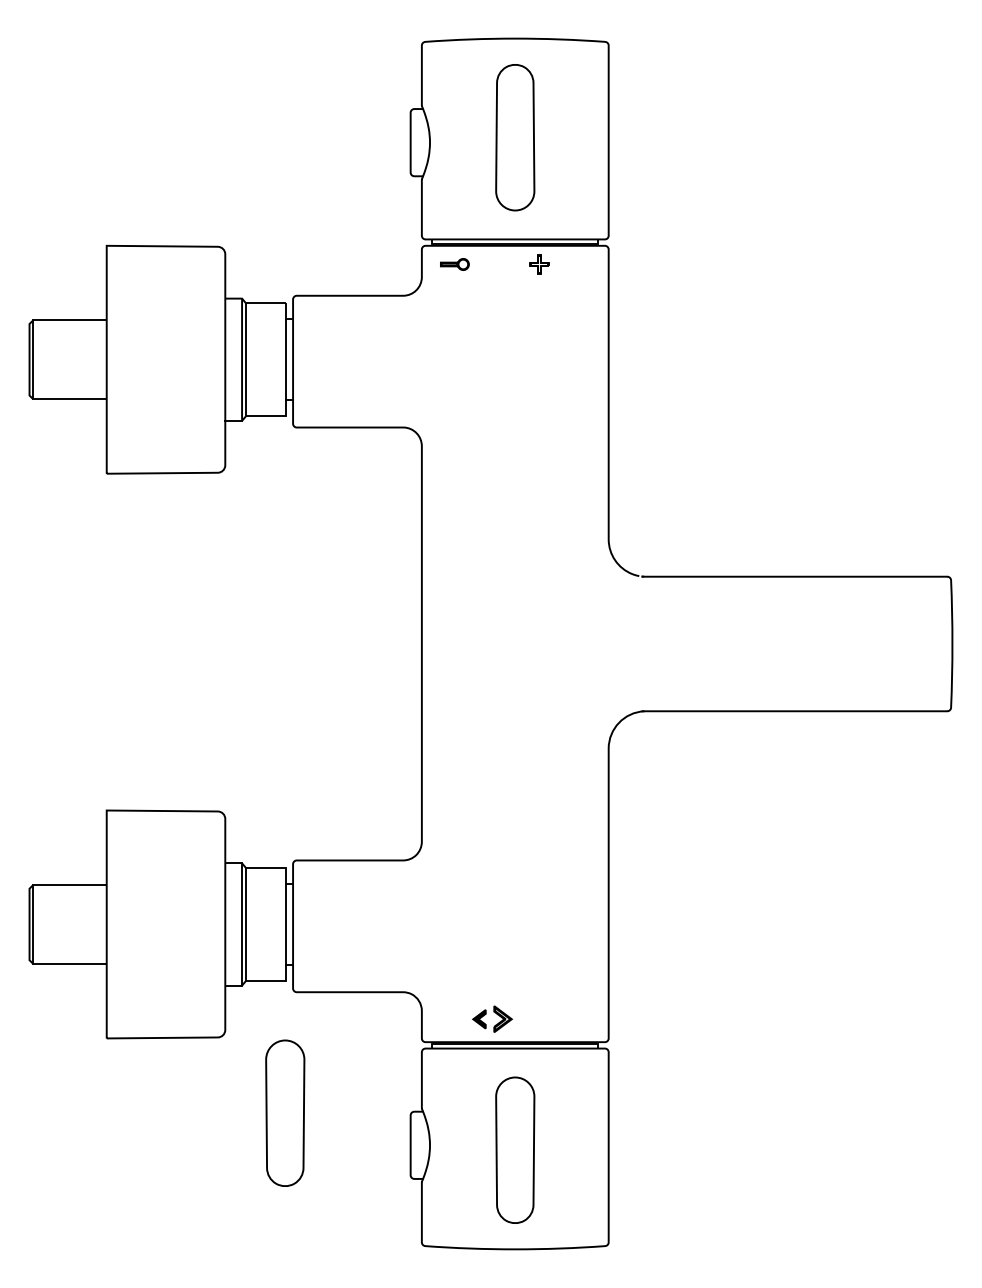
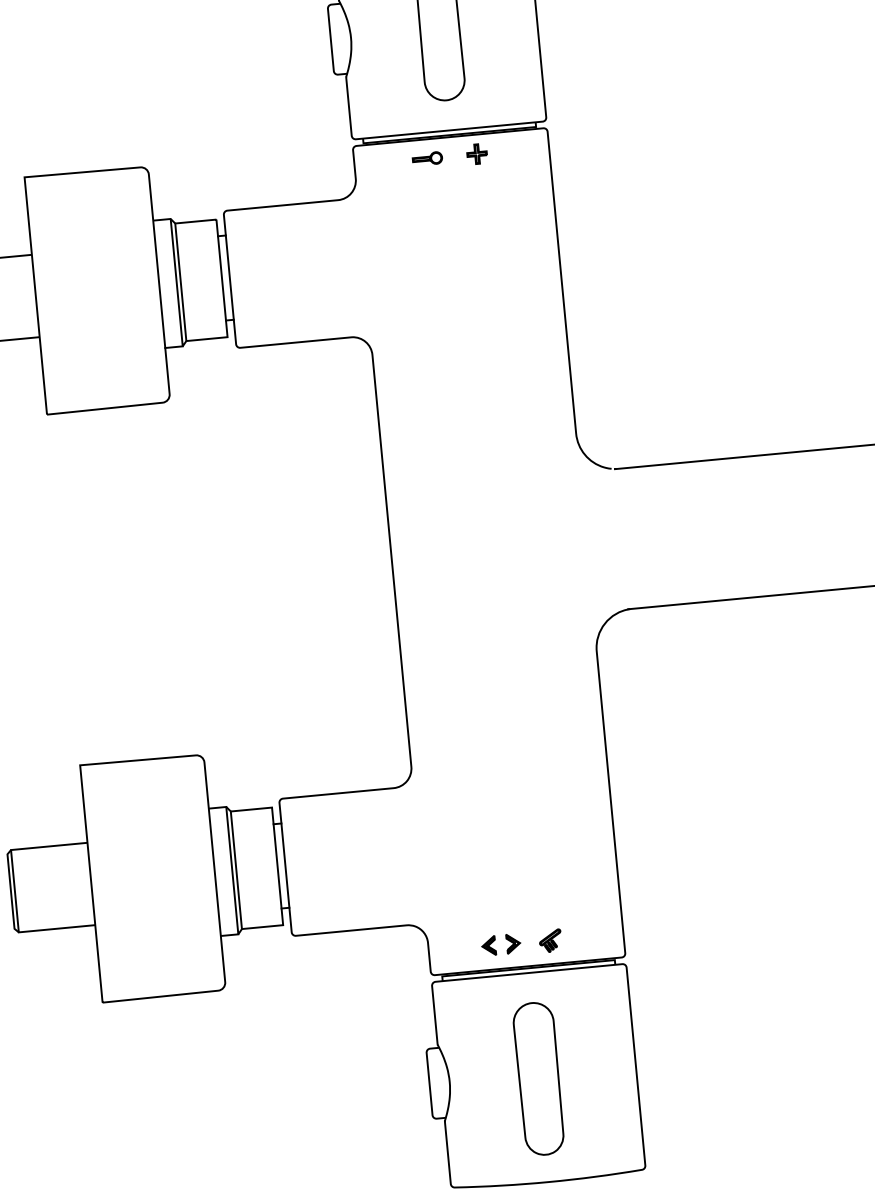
part: (454, 264) -> (427, 158), moved
part: (503, 1019) -> (513, 943), size x0.71
part: (538, 1019) -> (550, 940), added
part: (285, 1112) -> (296, 1062), removed

